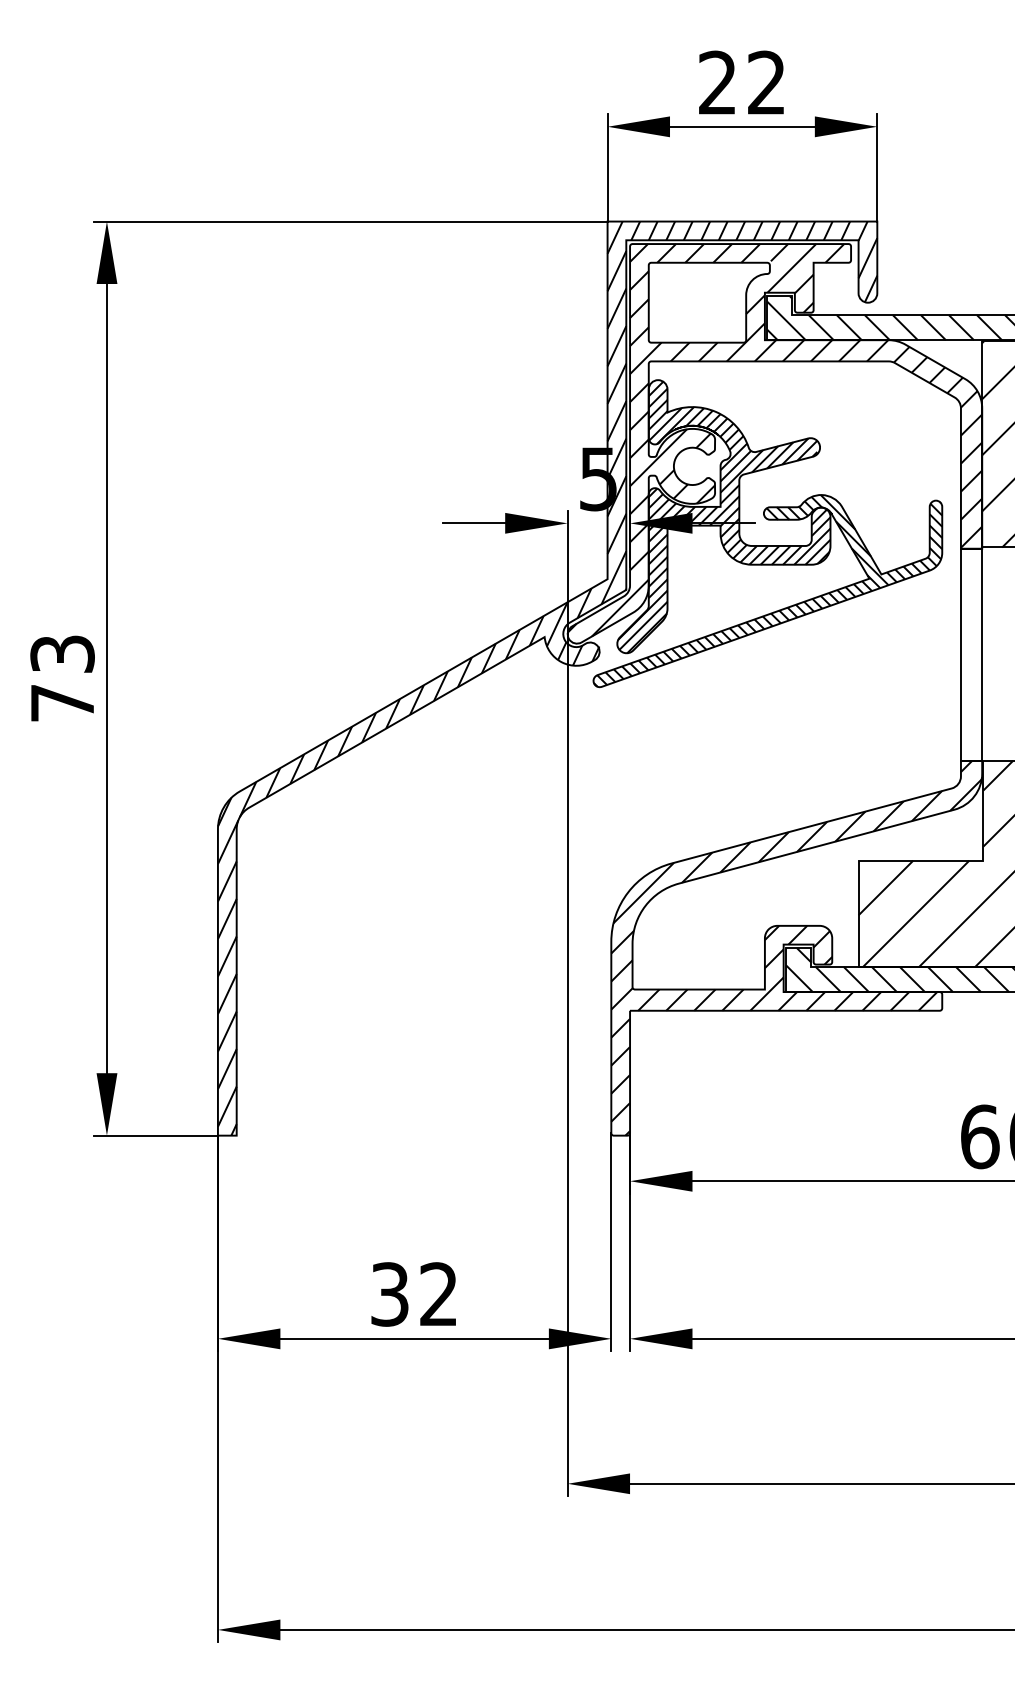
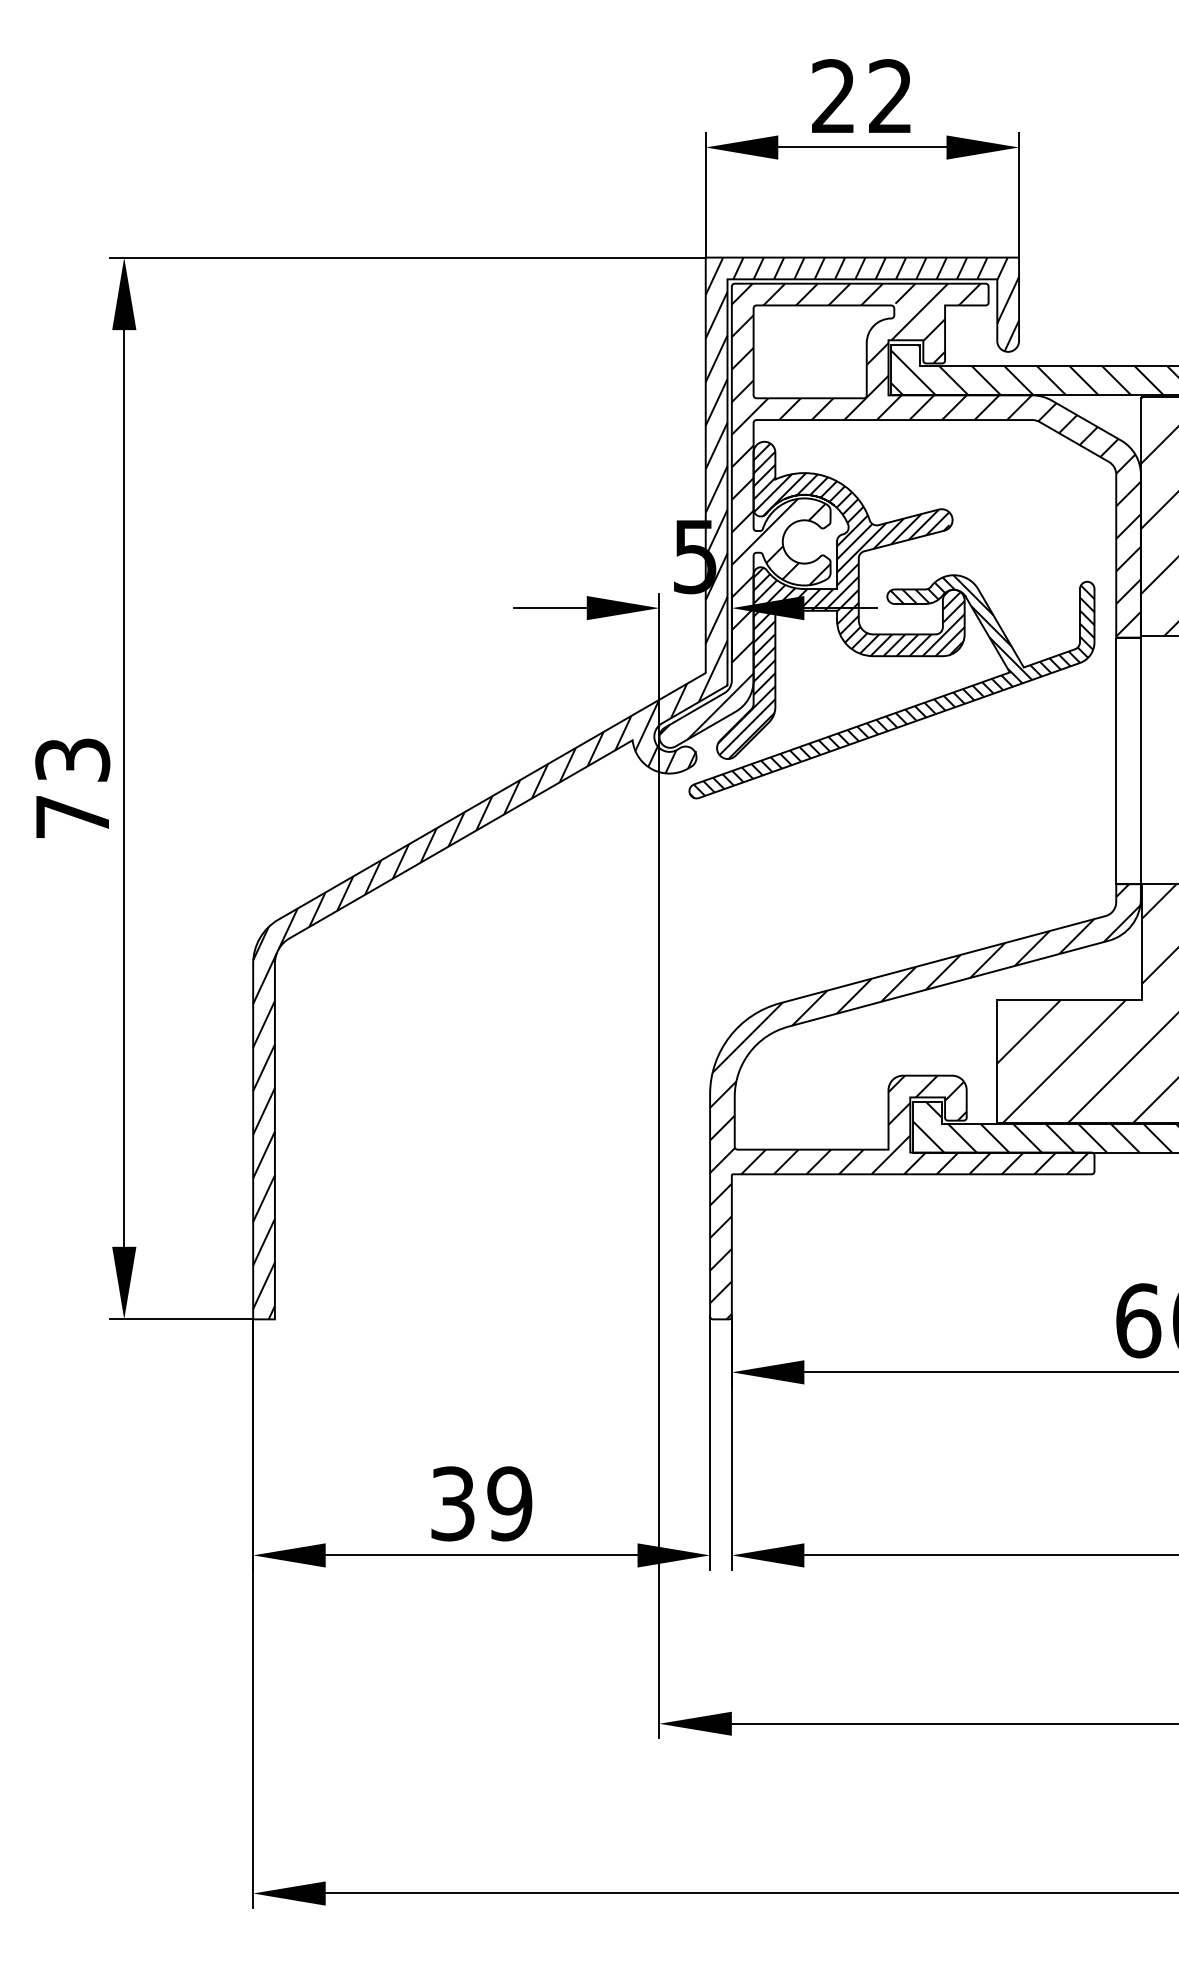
text: (438, 1294) -> (509, 1503), 32 -> 39

